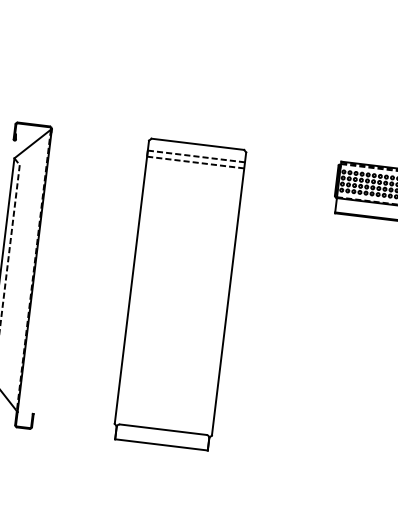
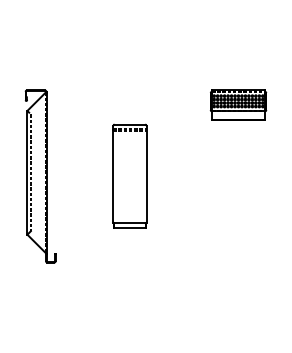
part: (178, 294) -> (129, 176), size x0.6

